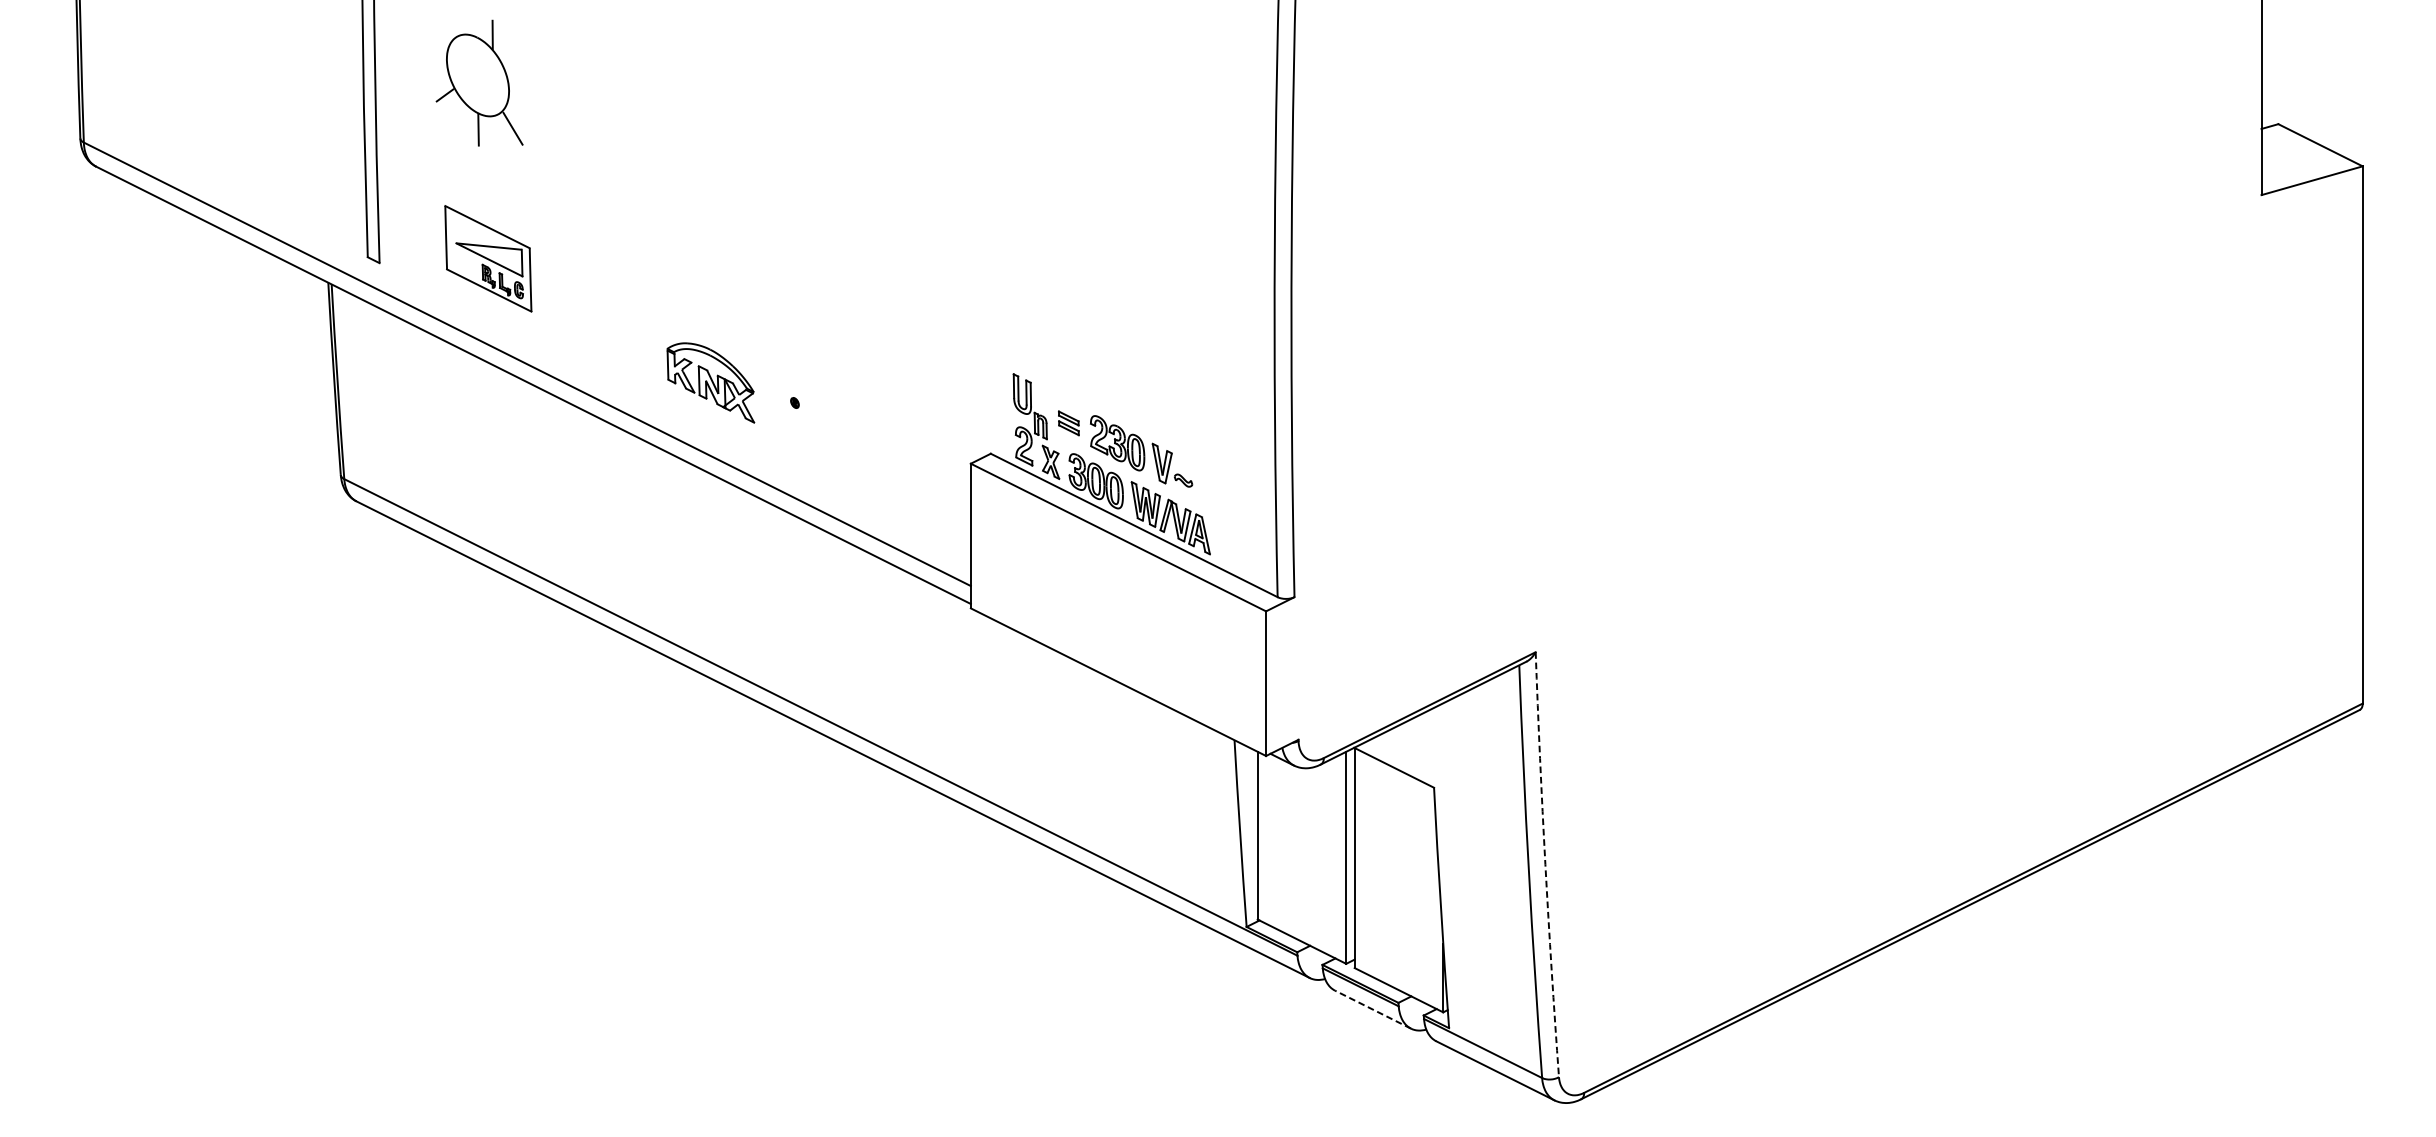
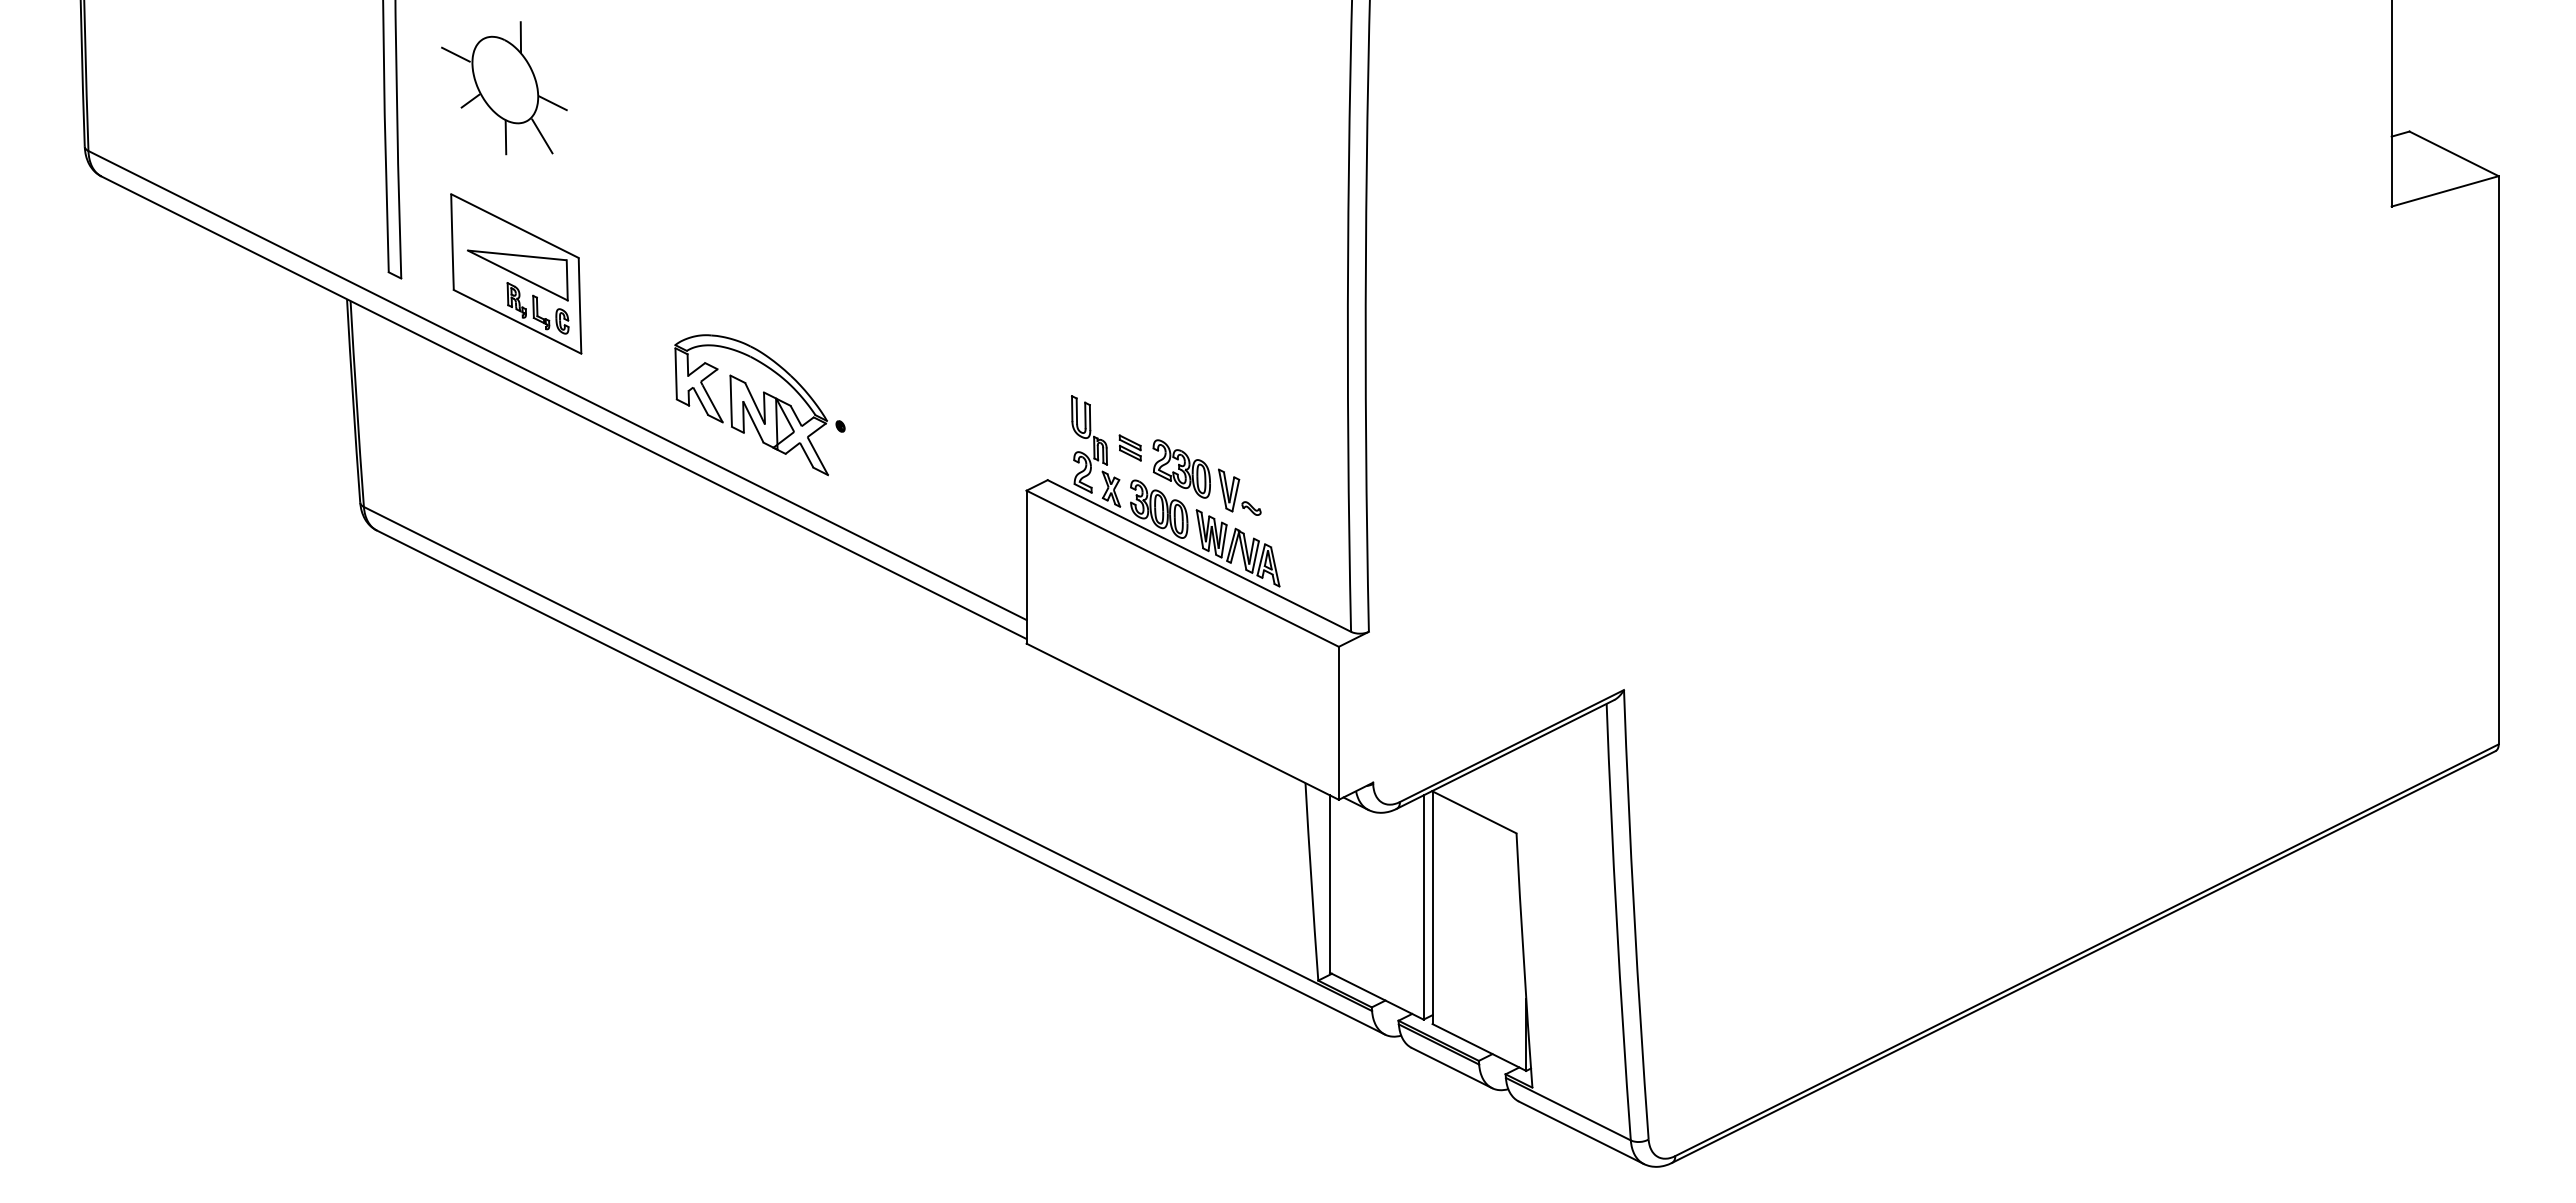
line: (430, 51) -> (455, 54), added
line: (522, 97) -> (552, 103), added
part: (488, 258) -> (516, 273), size x1.43
part: (710, 383) -> (751, 405), size x1.67
arc: (1545, 864) -> (1634, 914), dashed -> solid
line: (1372, 1010) -> (1451, 1068), dashed -> solid

